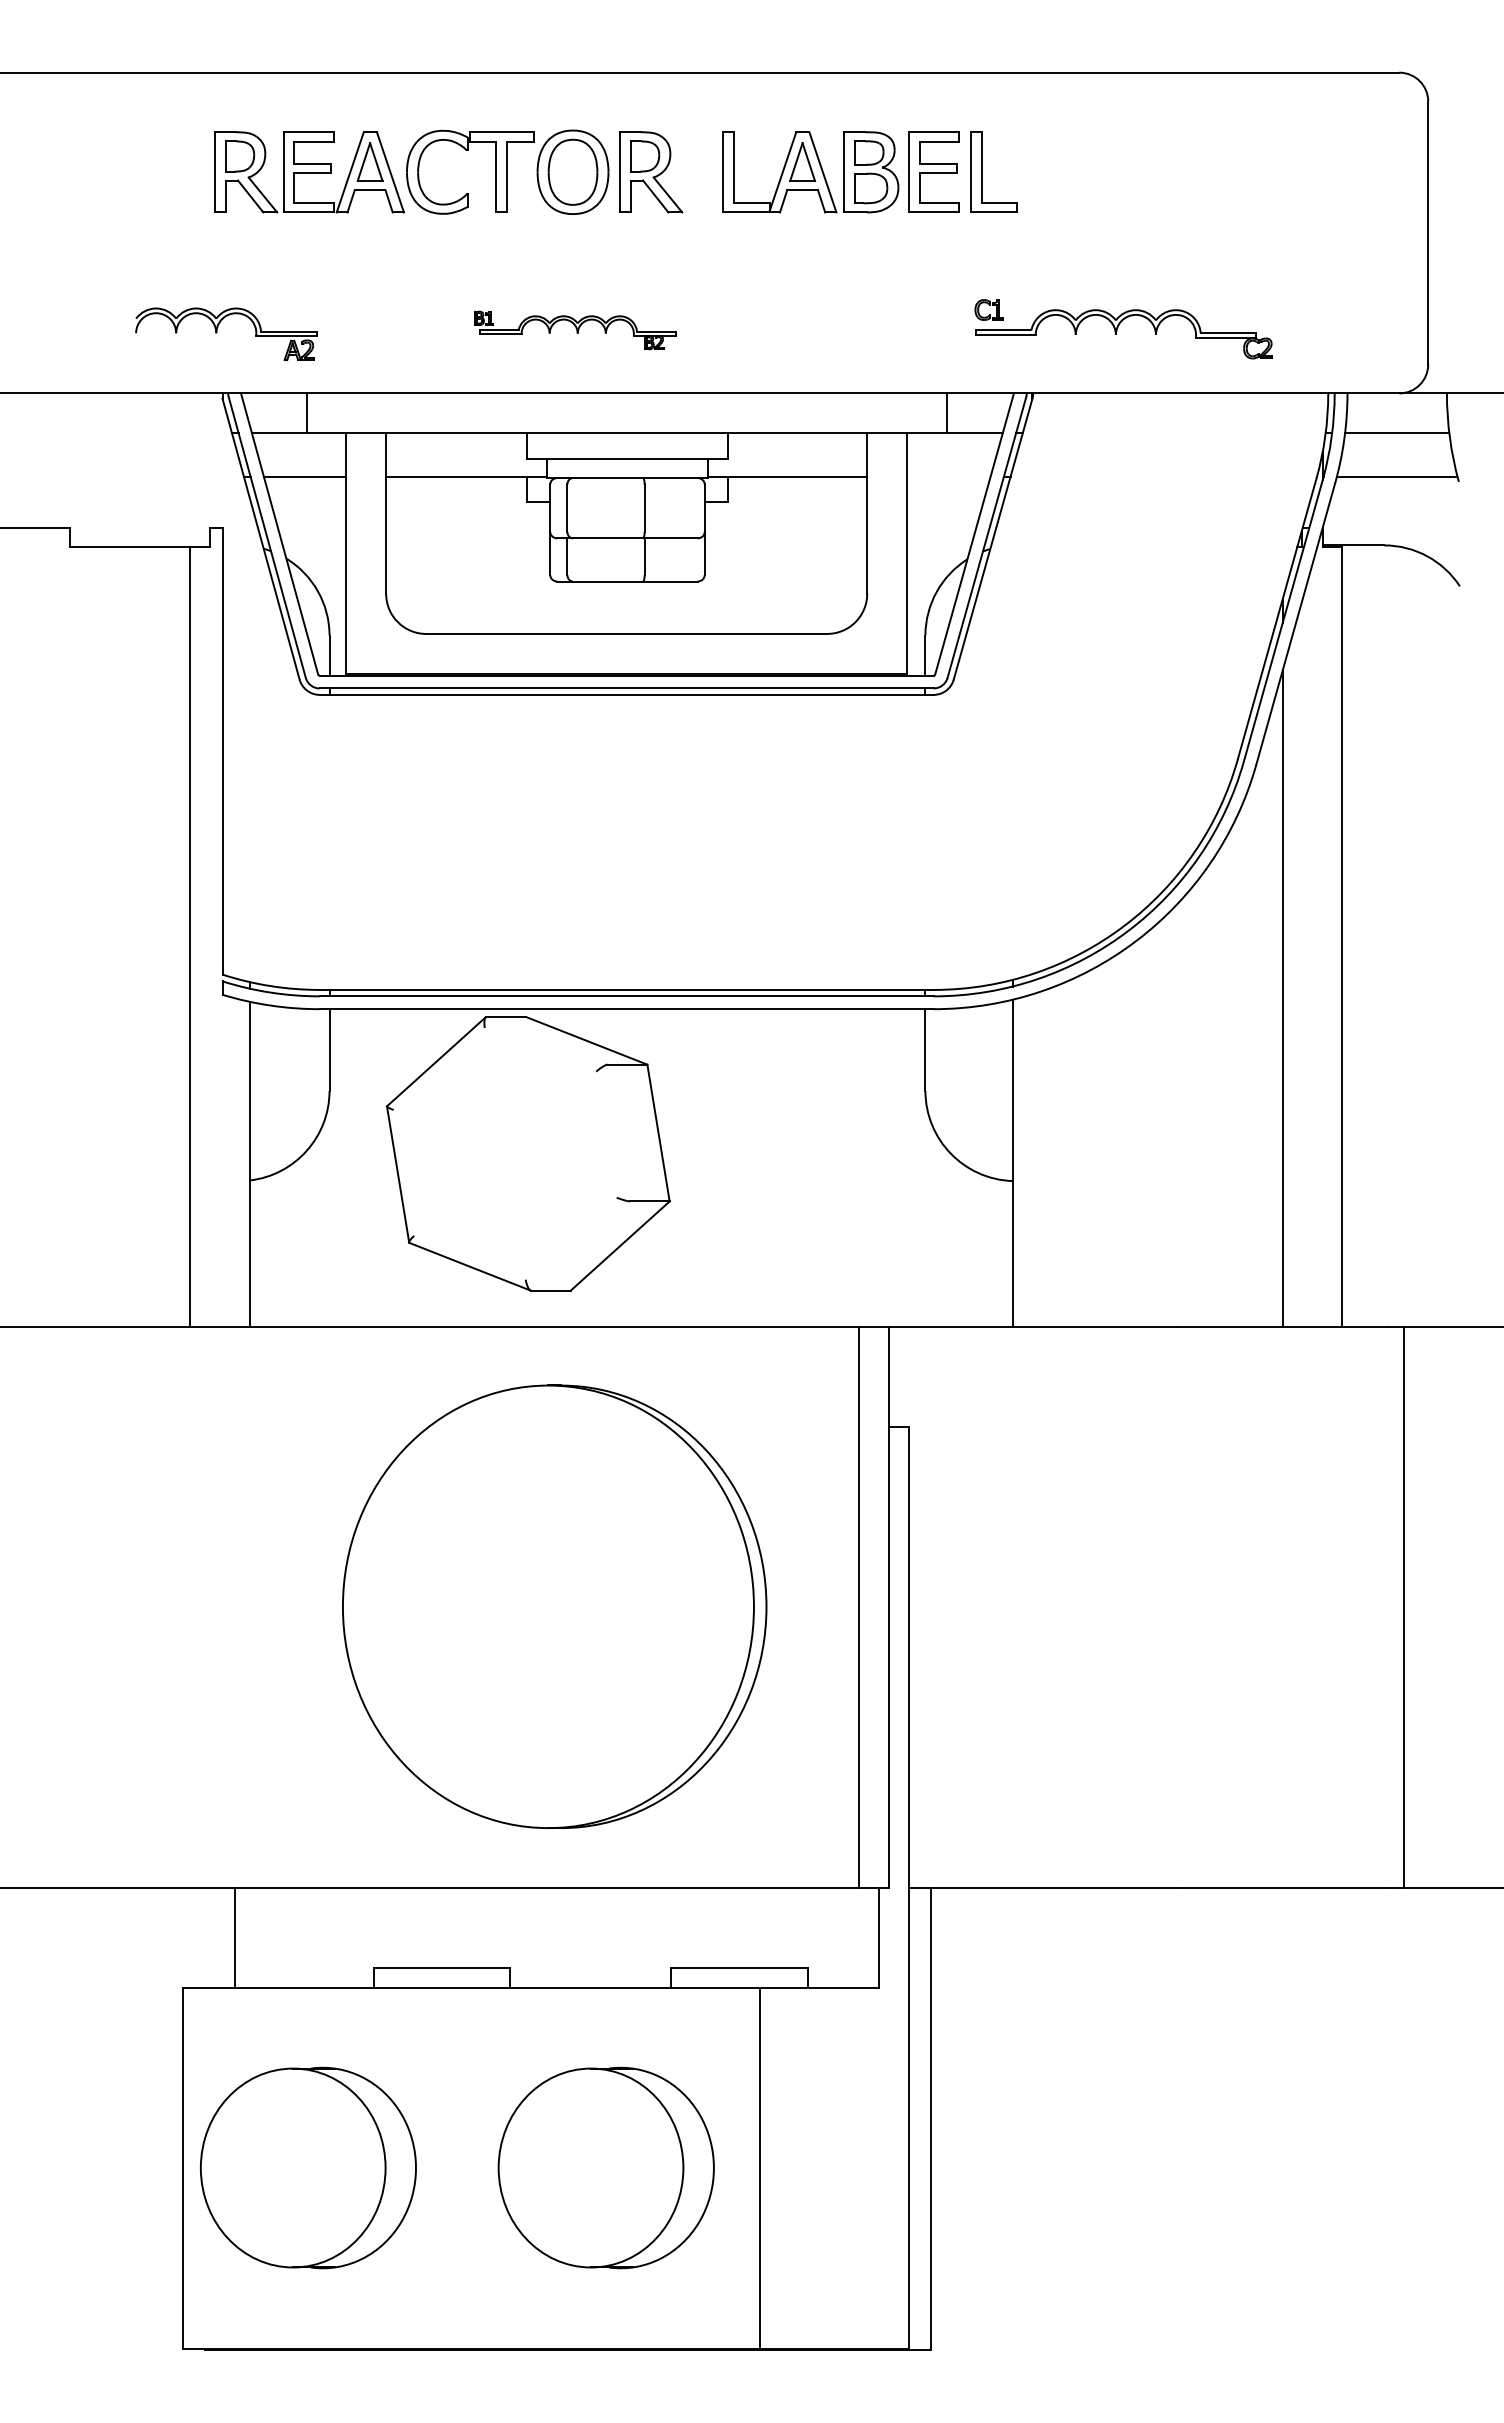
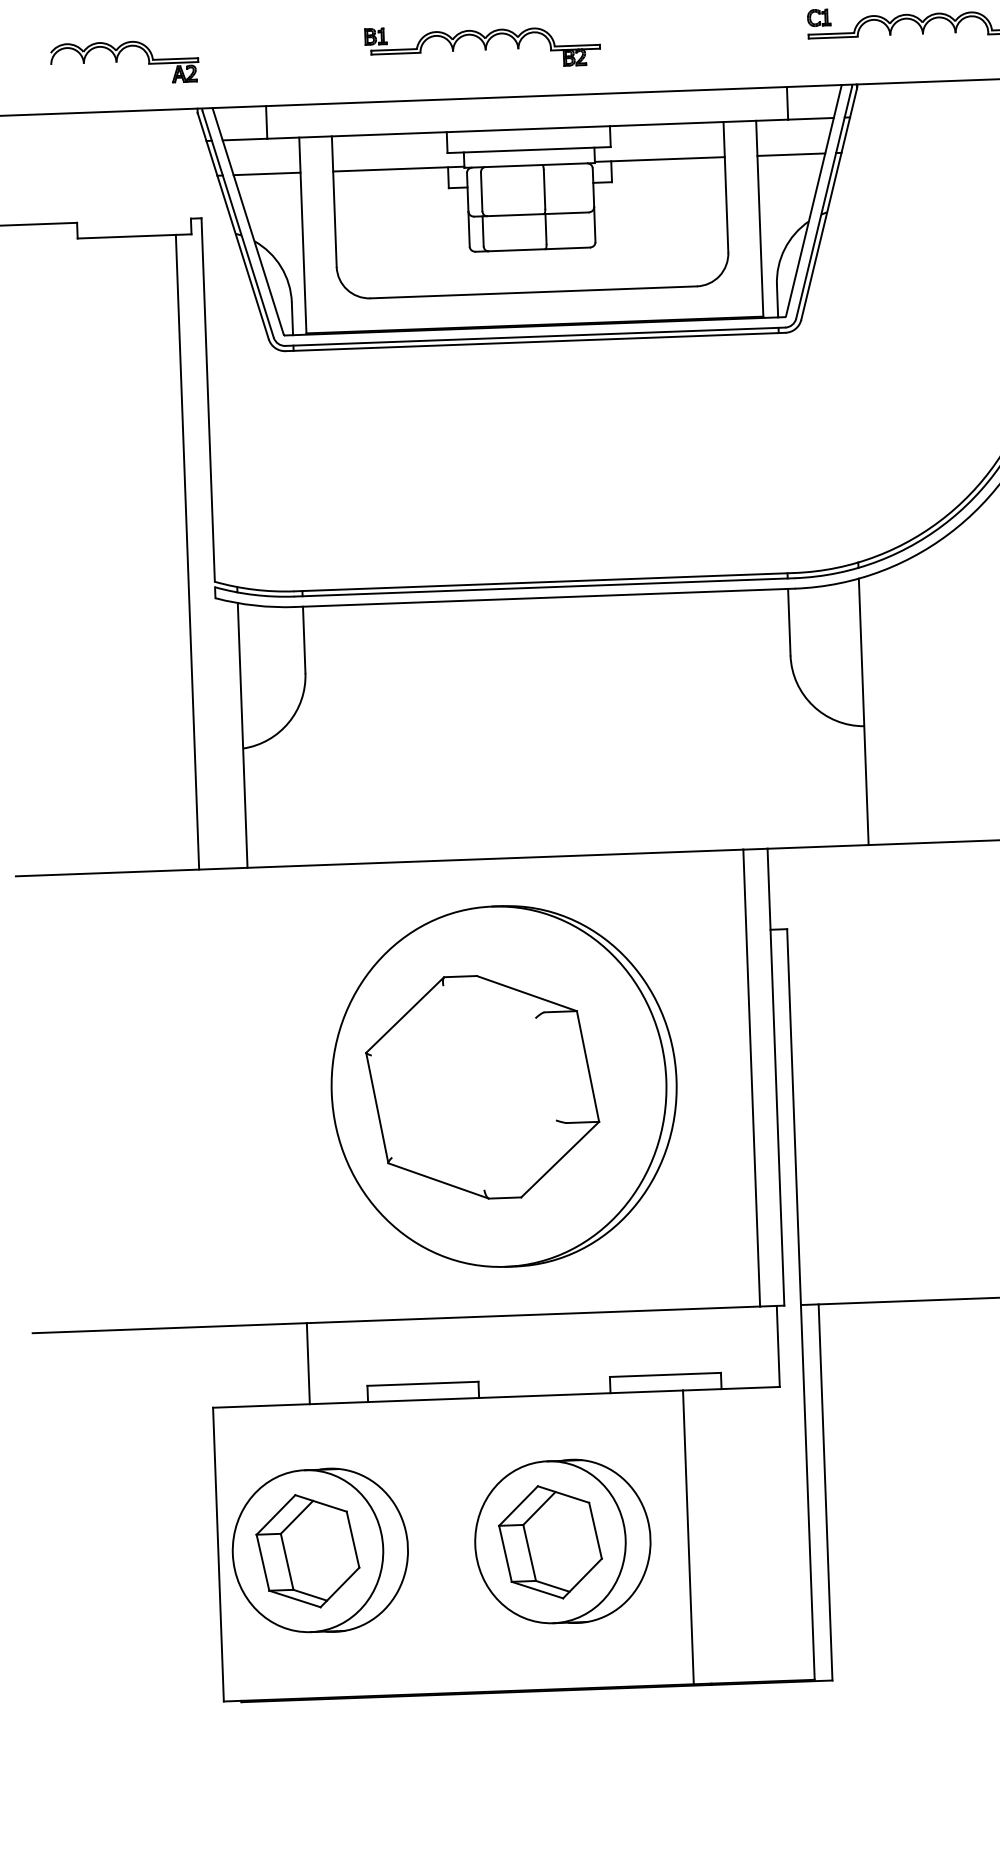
part: (575, 330) -> (482, 46), size x1.43
part: (217, 333) -> (117, 62), moved
line: (948, 476) -> (790, 154), added
part: (527, 1153) -> (481, 1087), moved
line: (235, 1937) -> (308, 1363), moved
part: (292, 2167) -> (307, 1550), added
part: (590, 2167) -> (550, 1541), added

